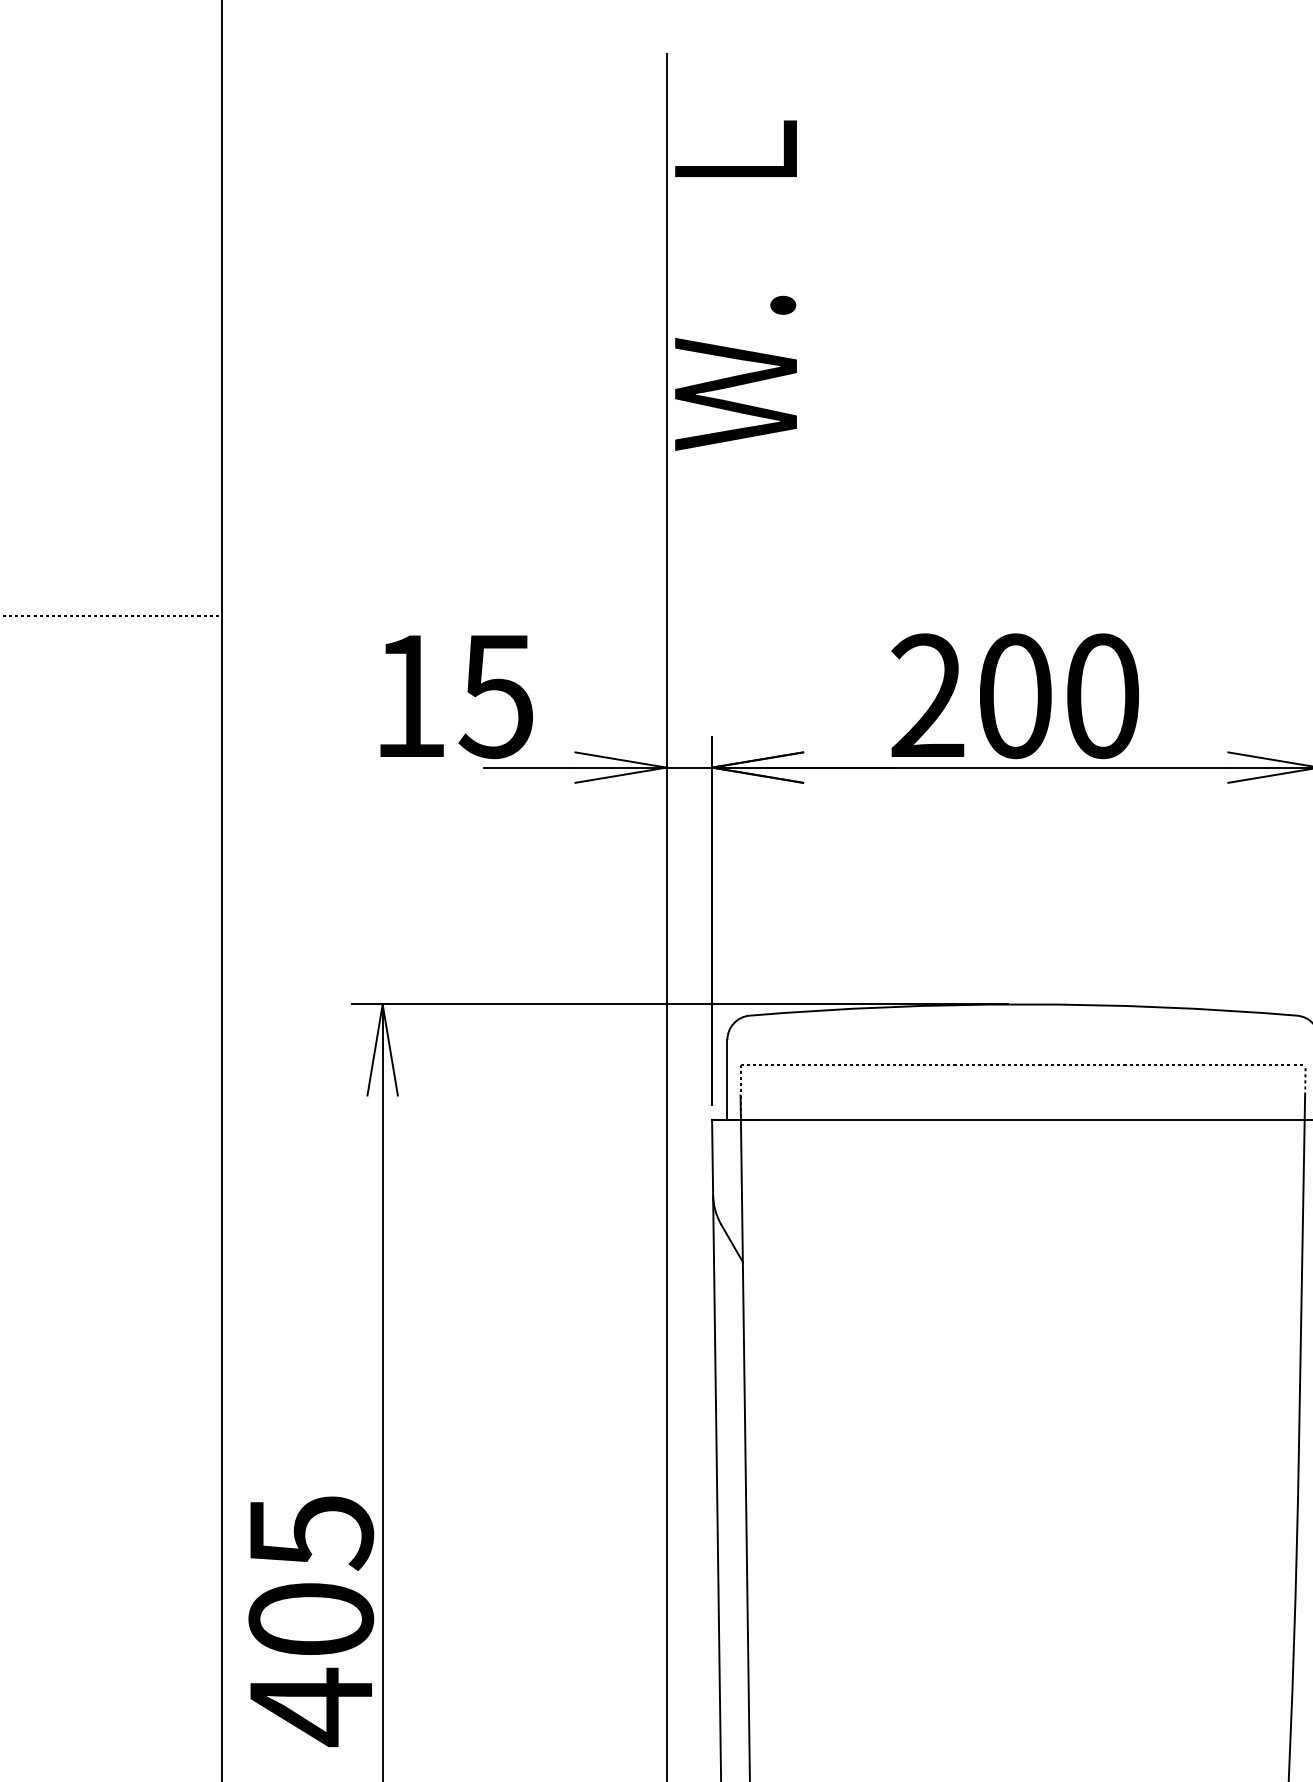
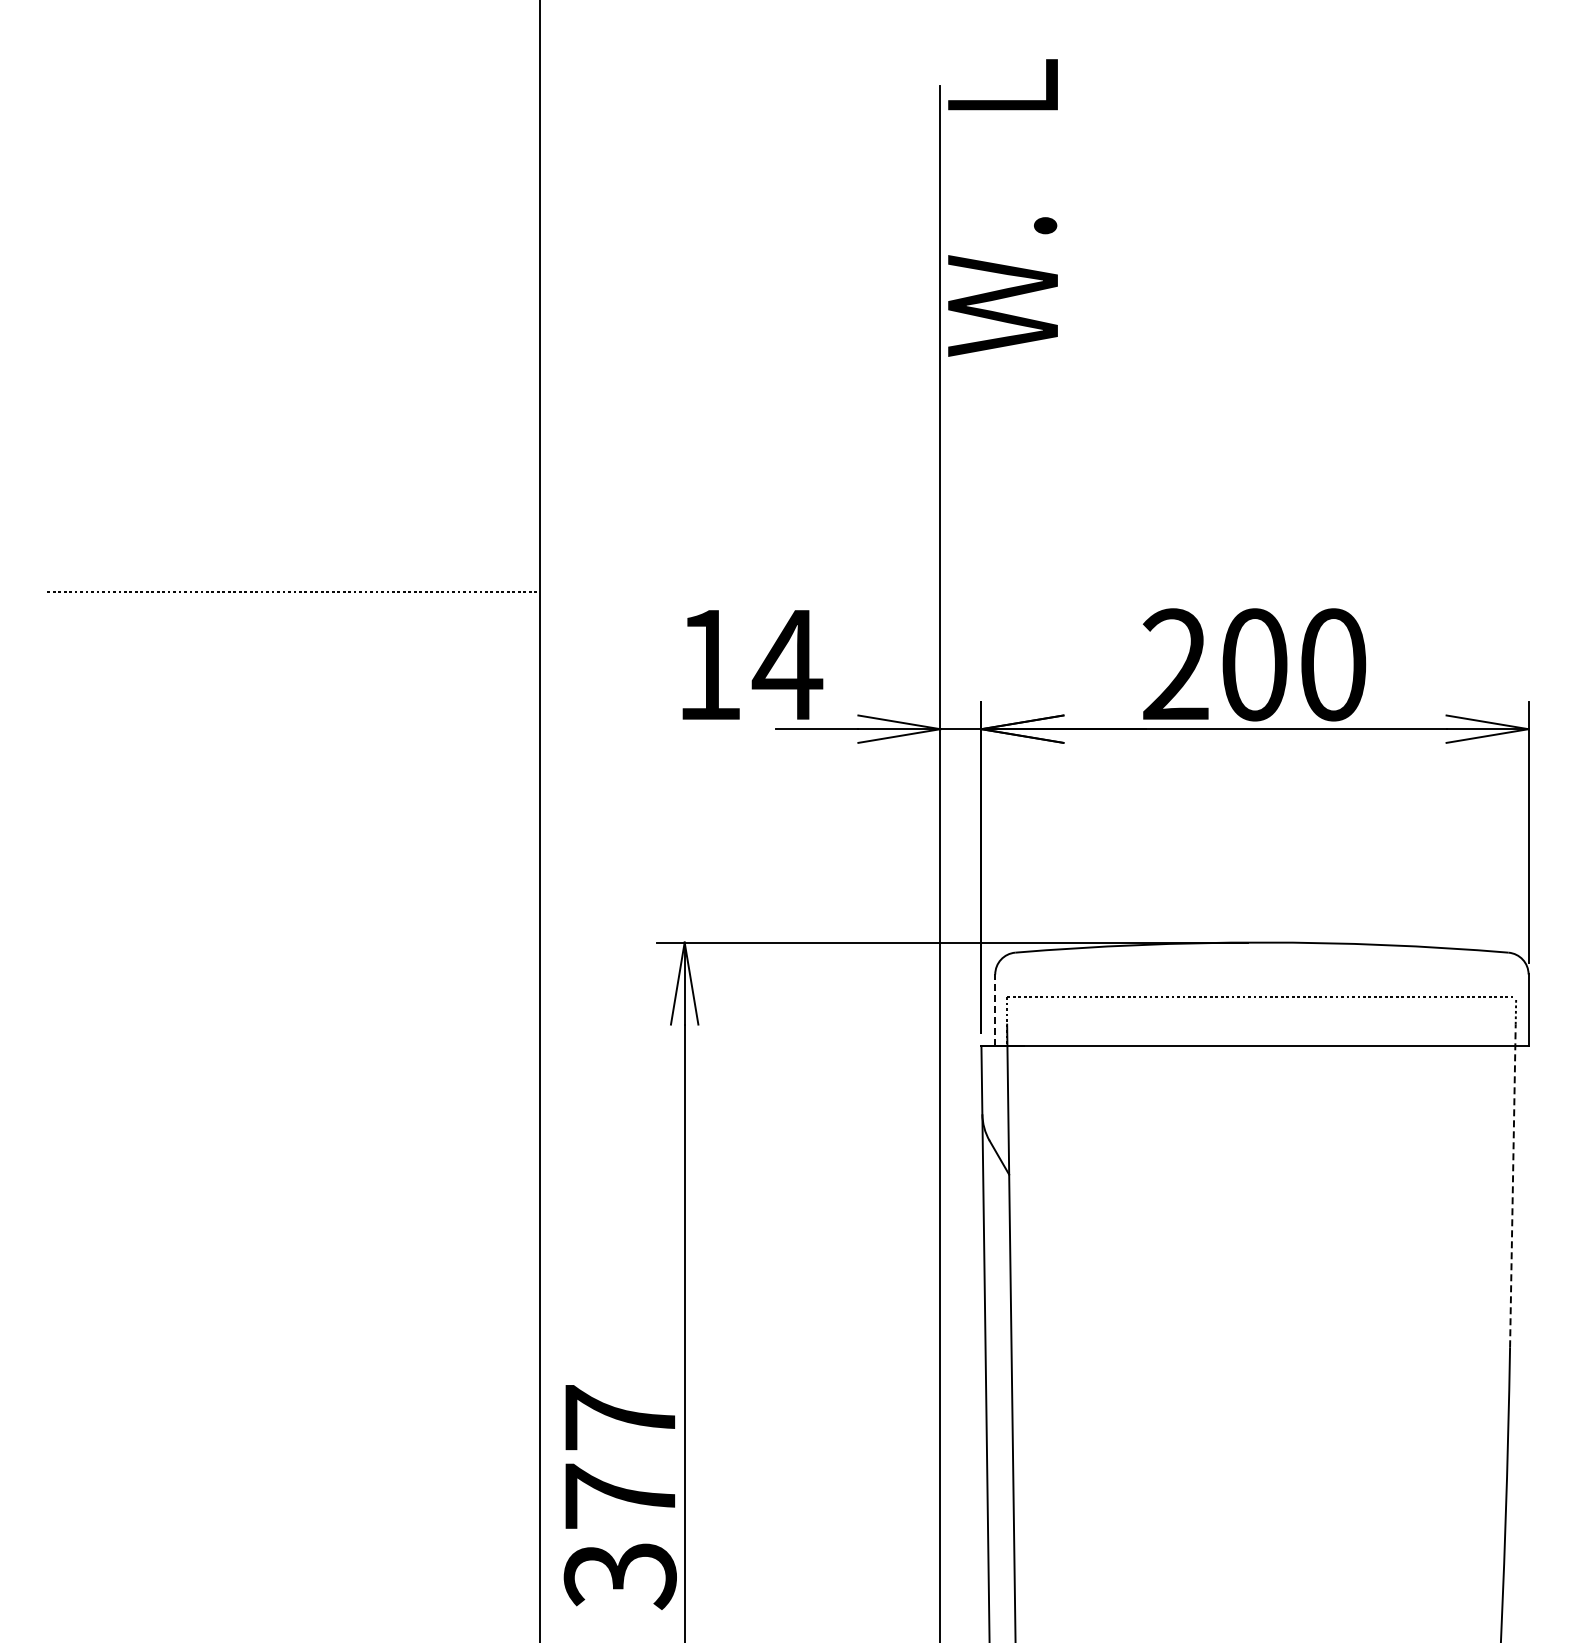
text: (735, 285) -> (1002, 207), moved
text: (496, 696) -> (787, 665), 15 -> 14
line: (727, 1078) -> (995, 1009), solid -> dashed
line: (1301, 1274) -> (1512, 1185), solid -> dashed
text: (310, 1621) -> (619, 1498), 405 -> 377

